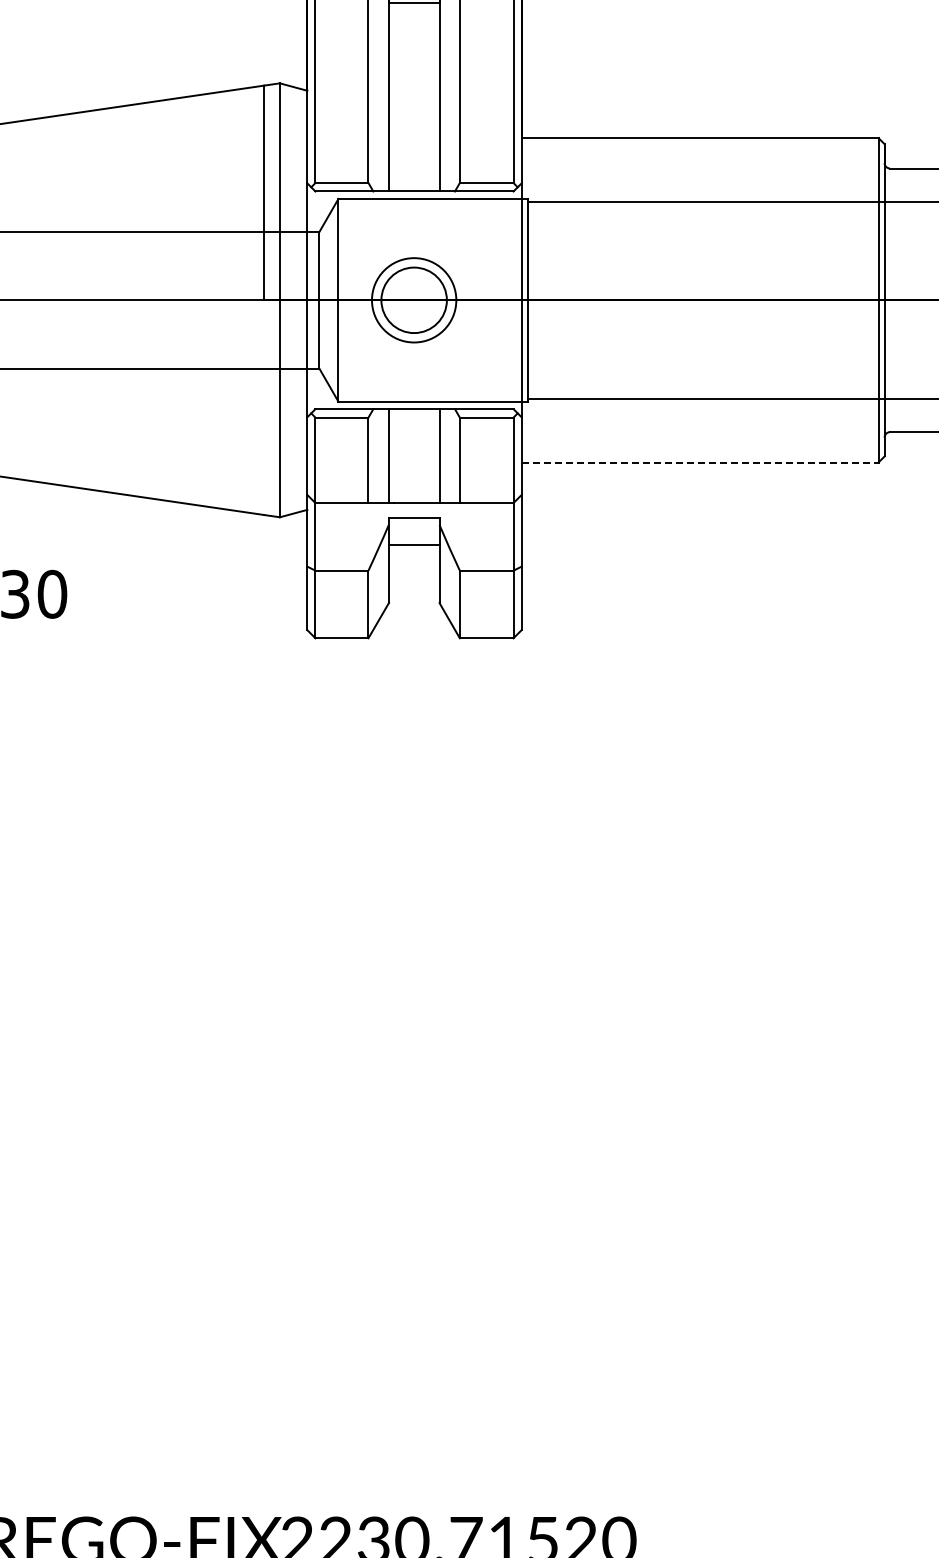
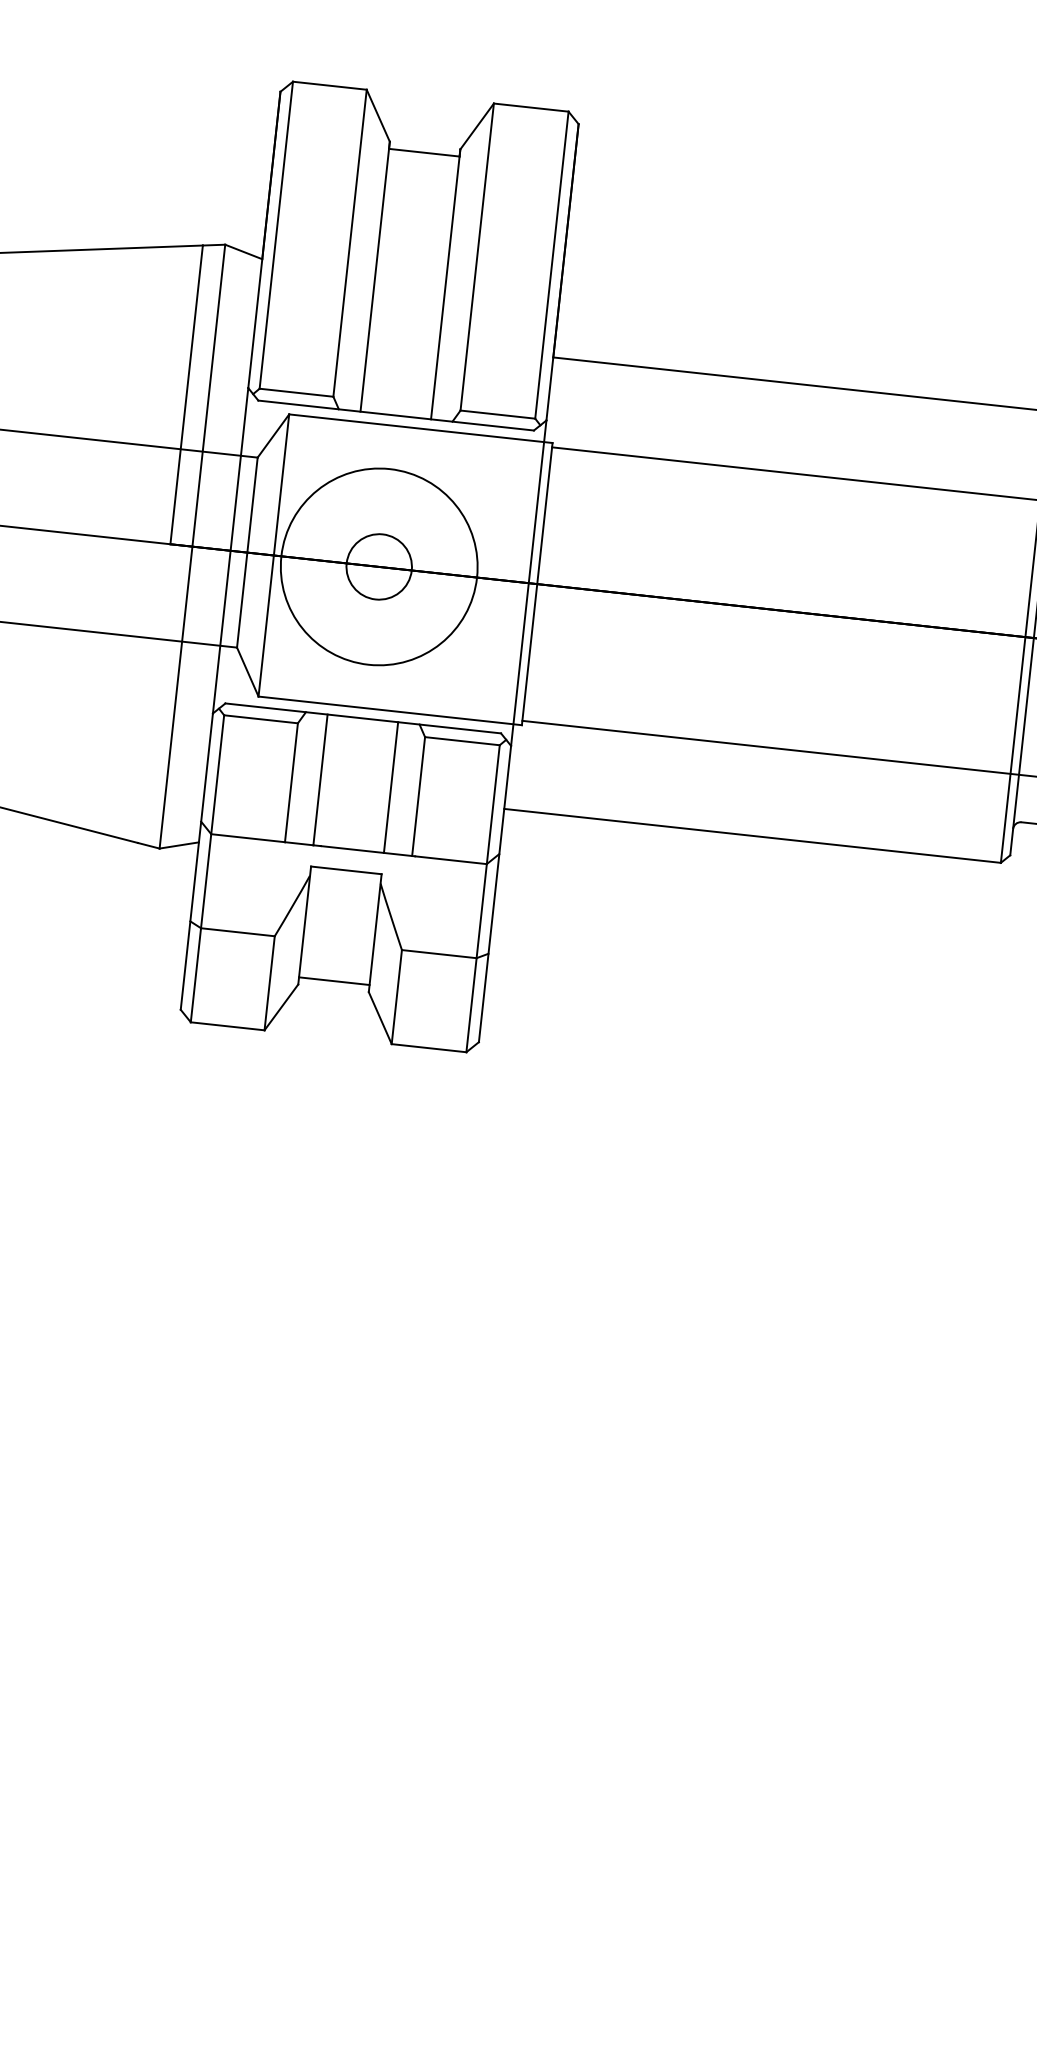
circle: (413, 299) -> (378, 565), size x0.71
circle: (413, 300) -> (378, 567), size x1.67
line: (700, 462) -> (753, 835), dashed -> solid
line: (413, 545) -> (333, 981), moved

